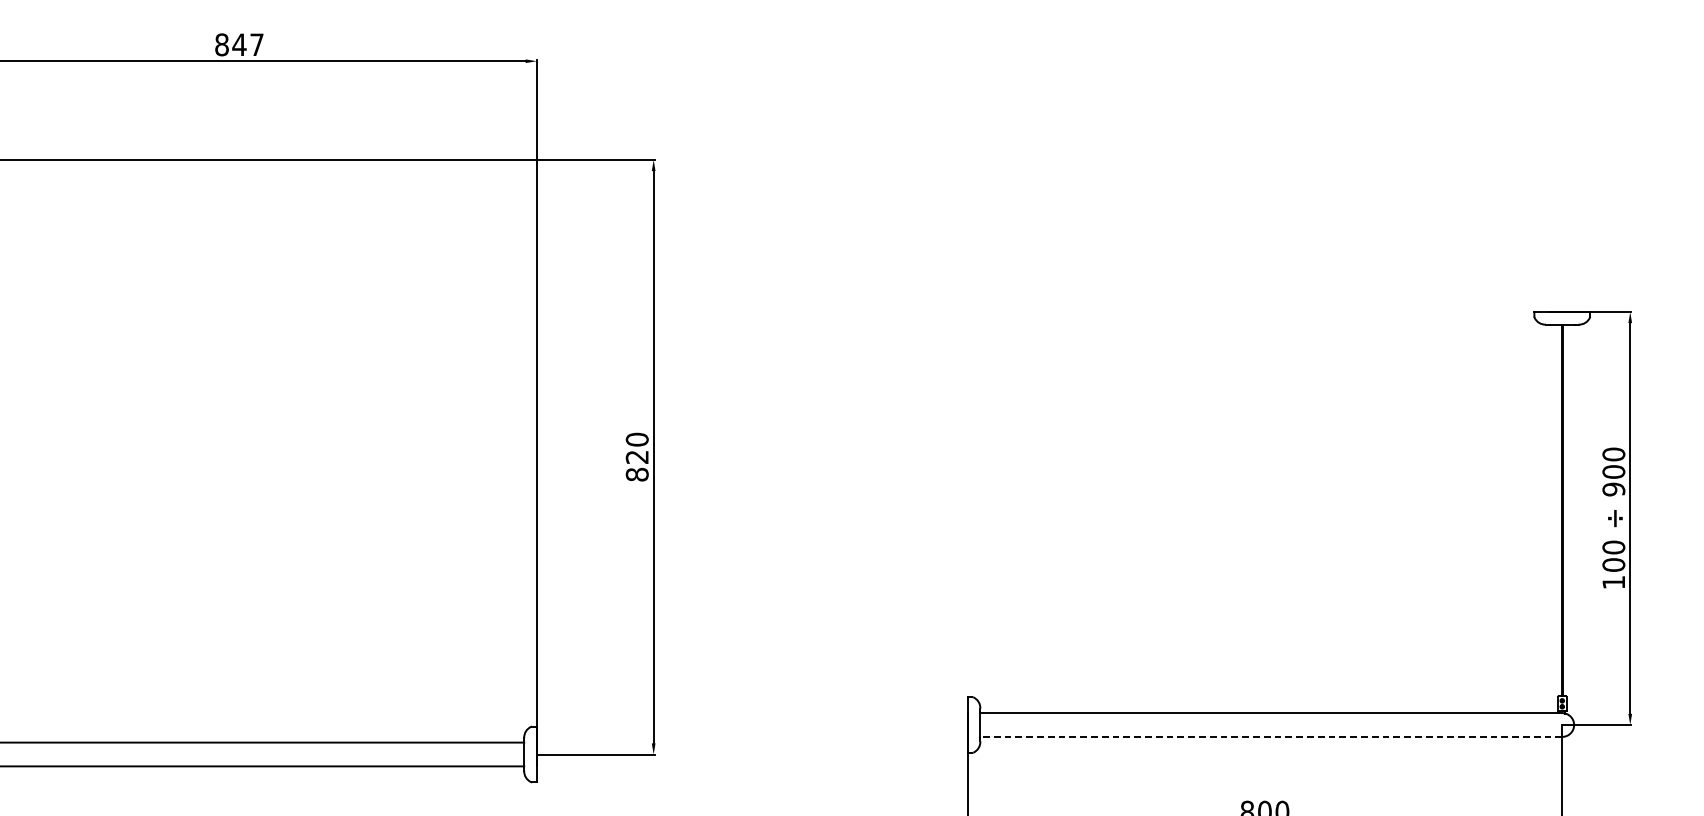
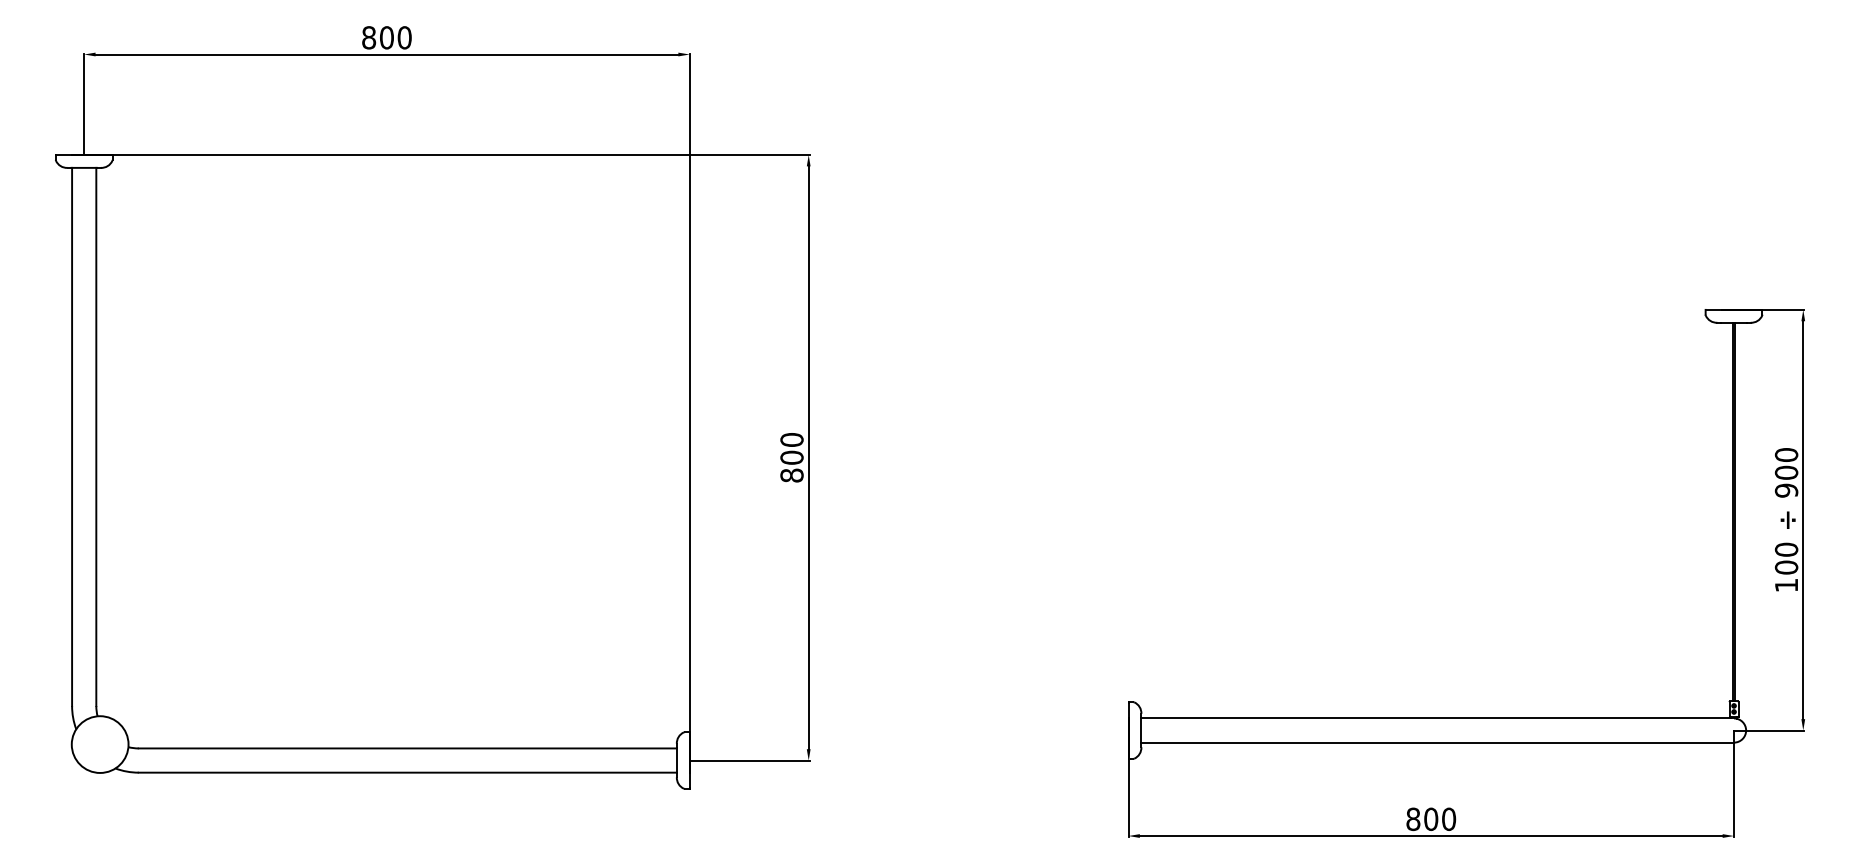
text: (247, 44) -> (395, 37), 847 -> 800
text: (636, 456) -> (791, 457), 820 -> 800
line: (1271, 736) -> (1437, 742), dashed -> solid

